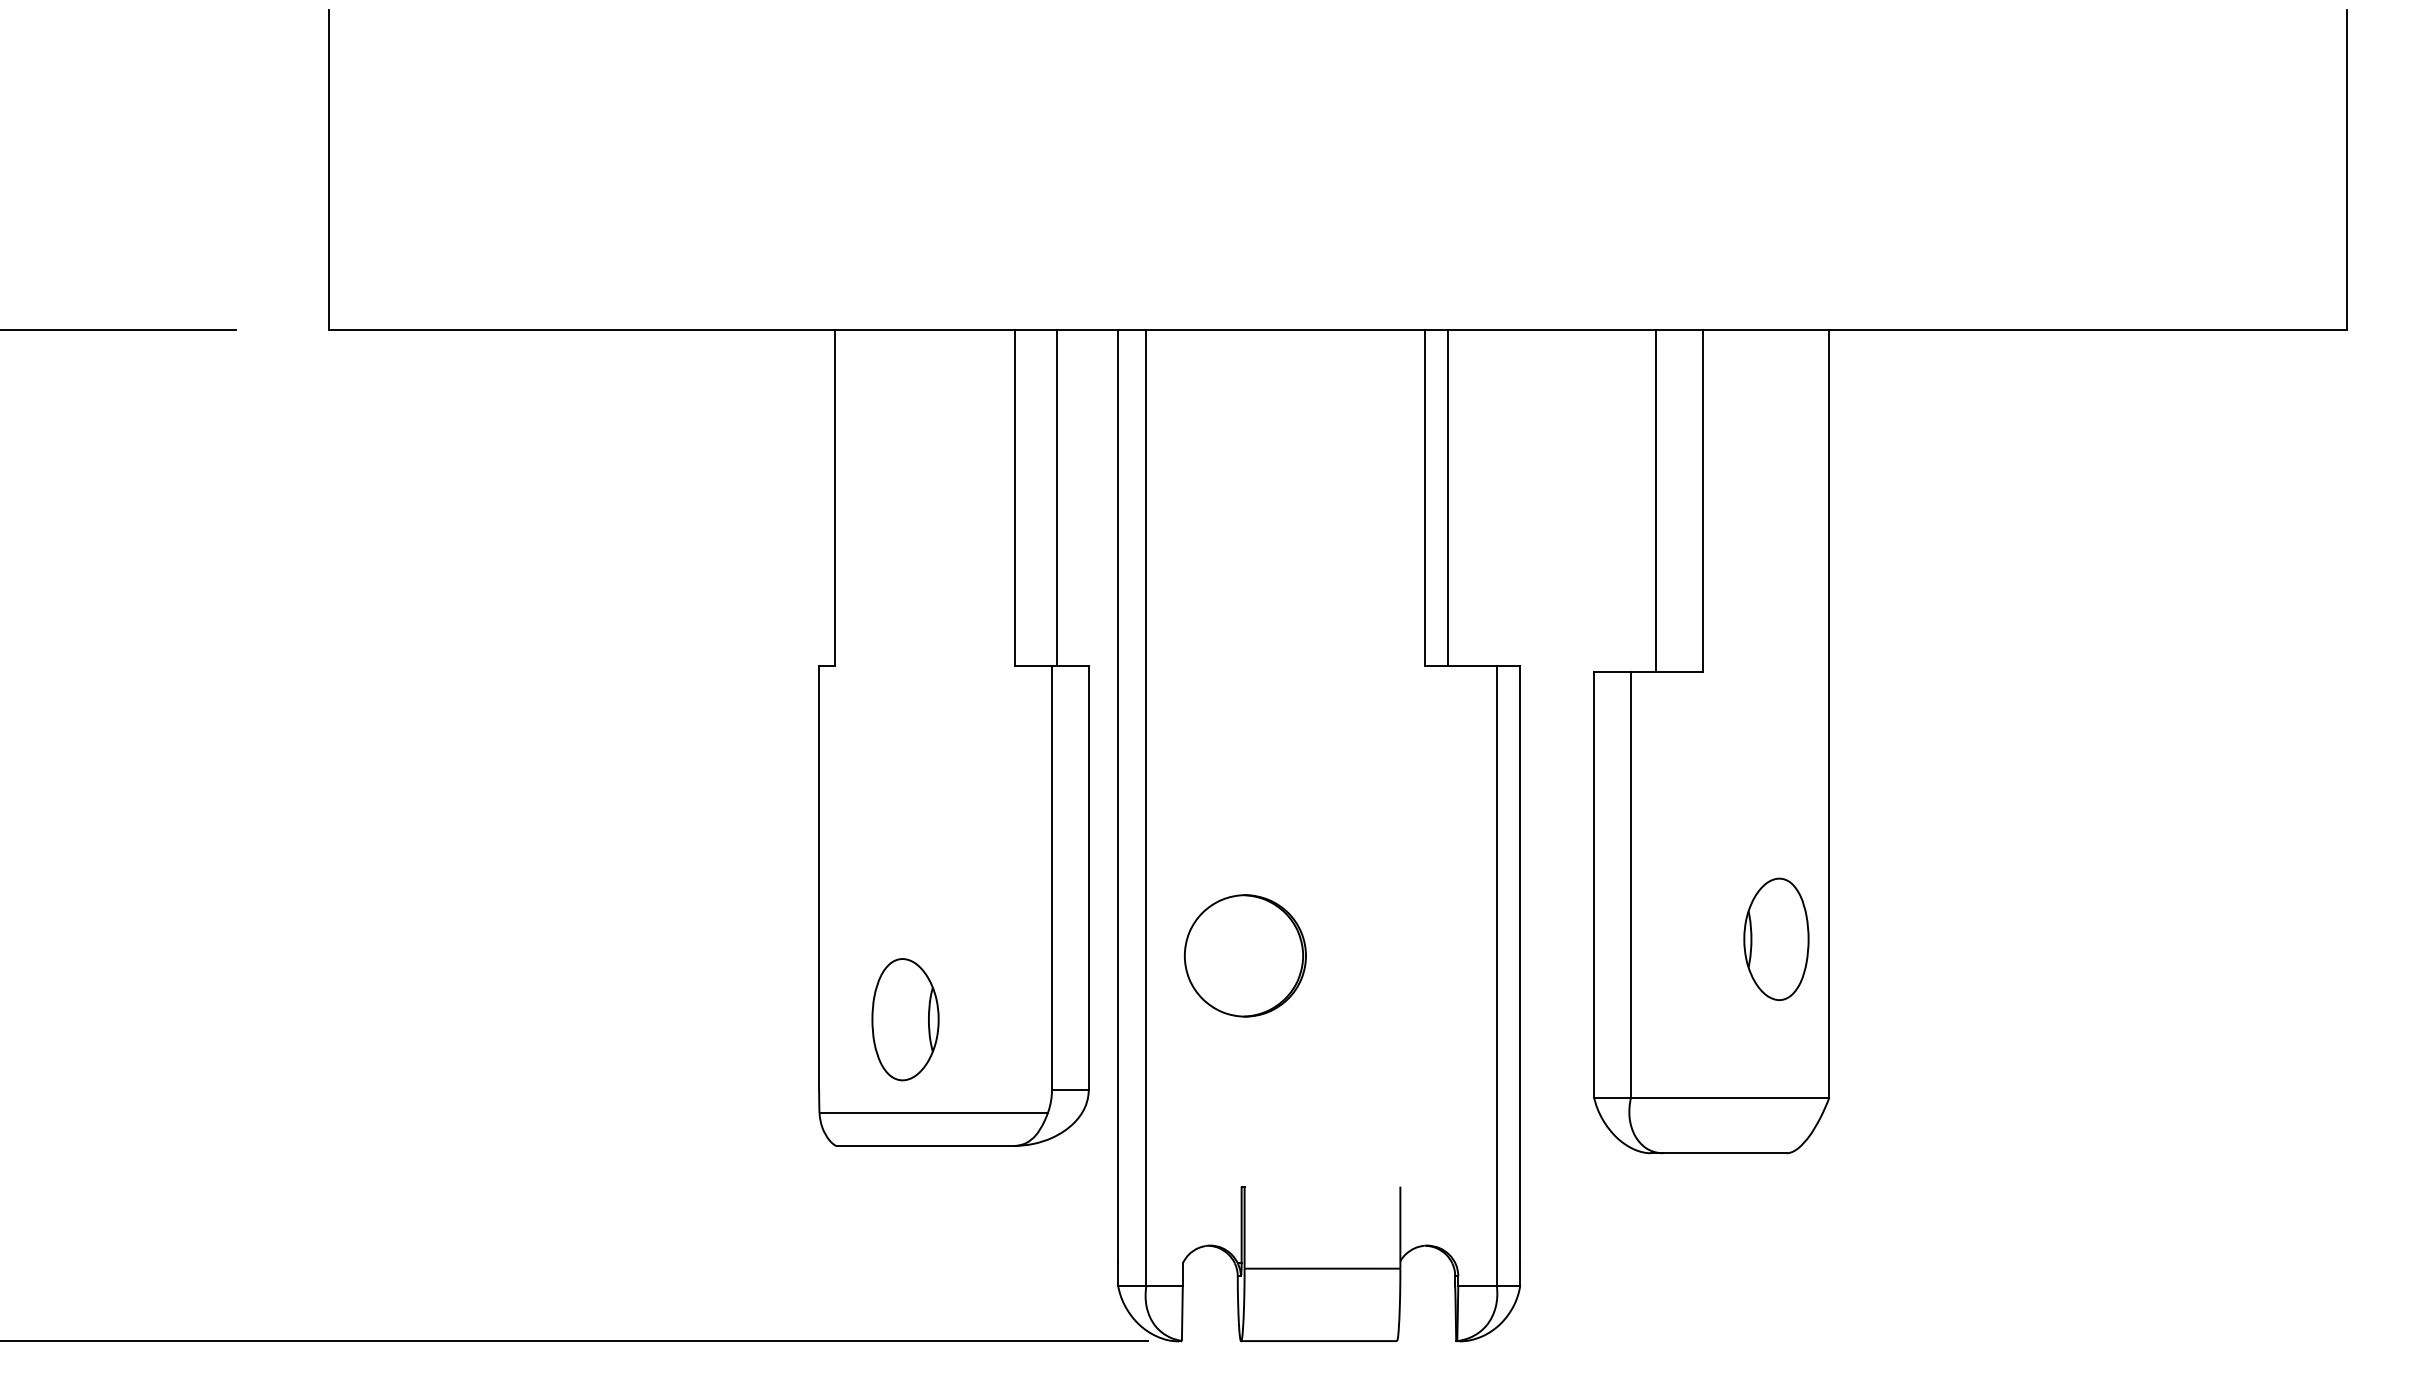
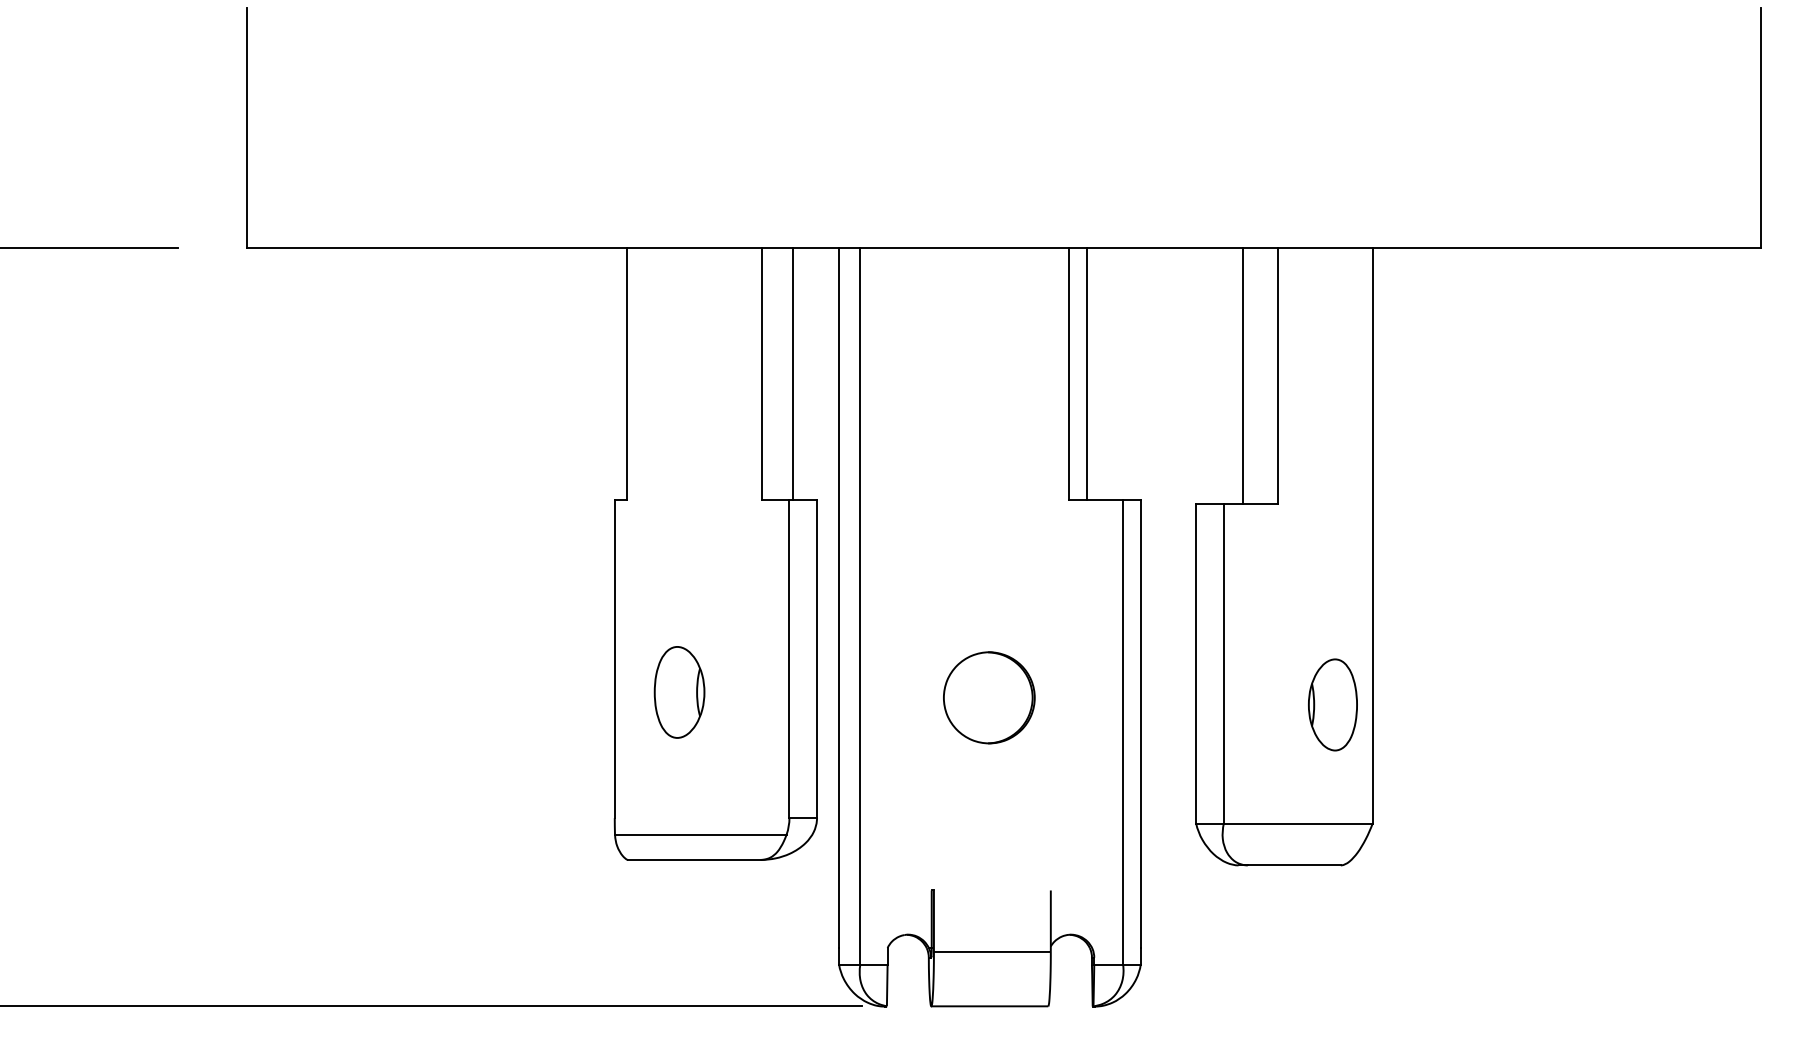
part: (1244, 955) -> (988, 697), moved
part: (905, 1019) -> (679, 692), moved

